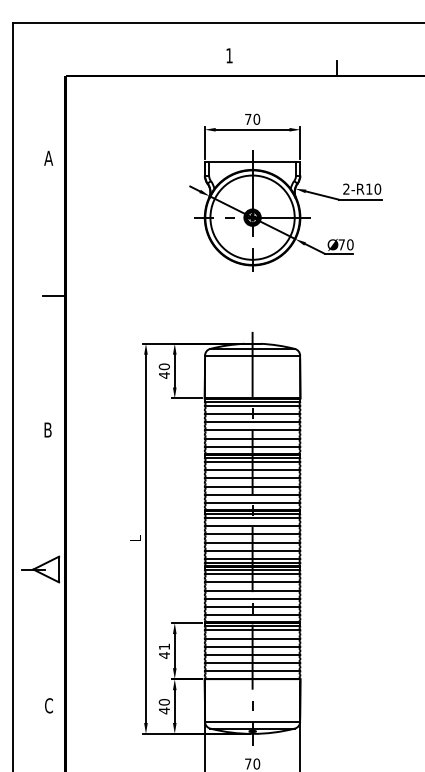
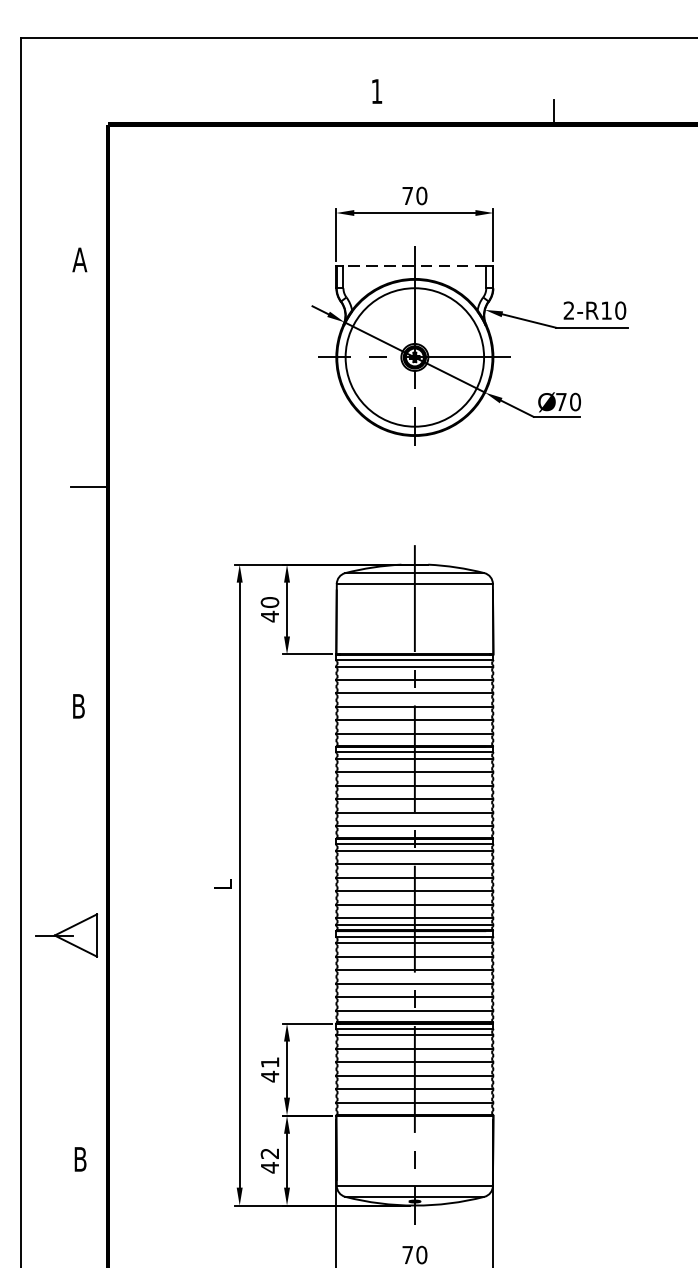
line: (252, 161) -> (414, 265), solid -> dashed
text: (163, 702) -> (268, 1153), 40 -> 42
text: (48, 705) -> (79, 1158), C -> B

